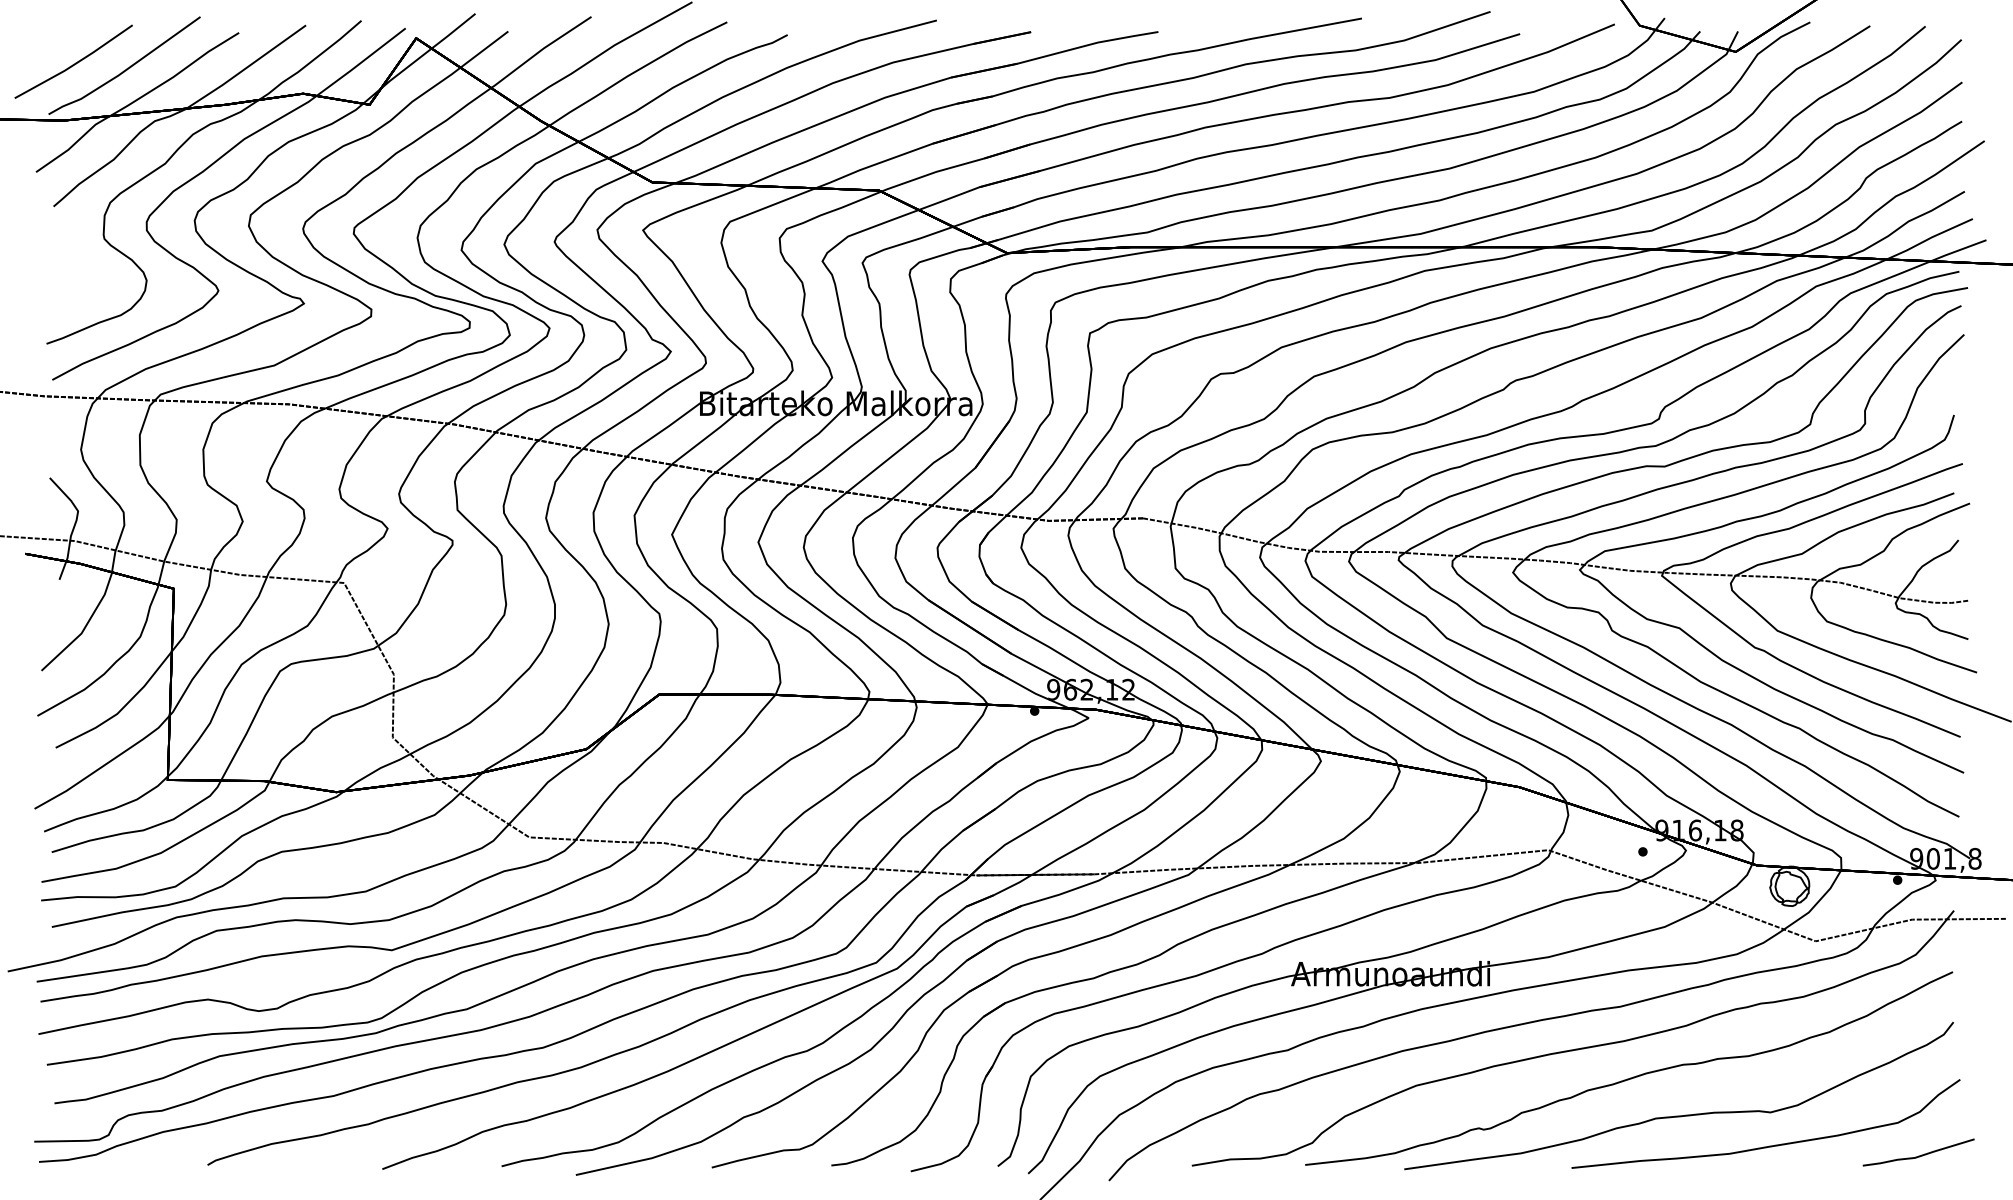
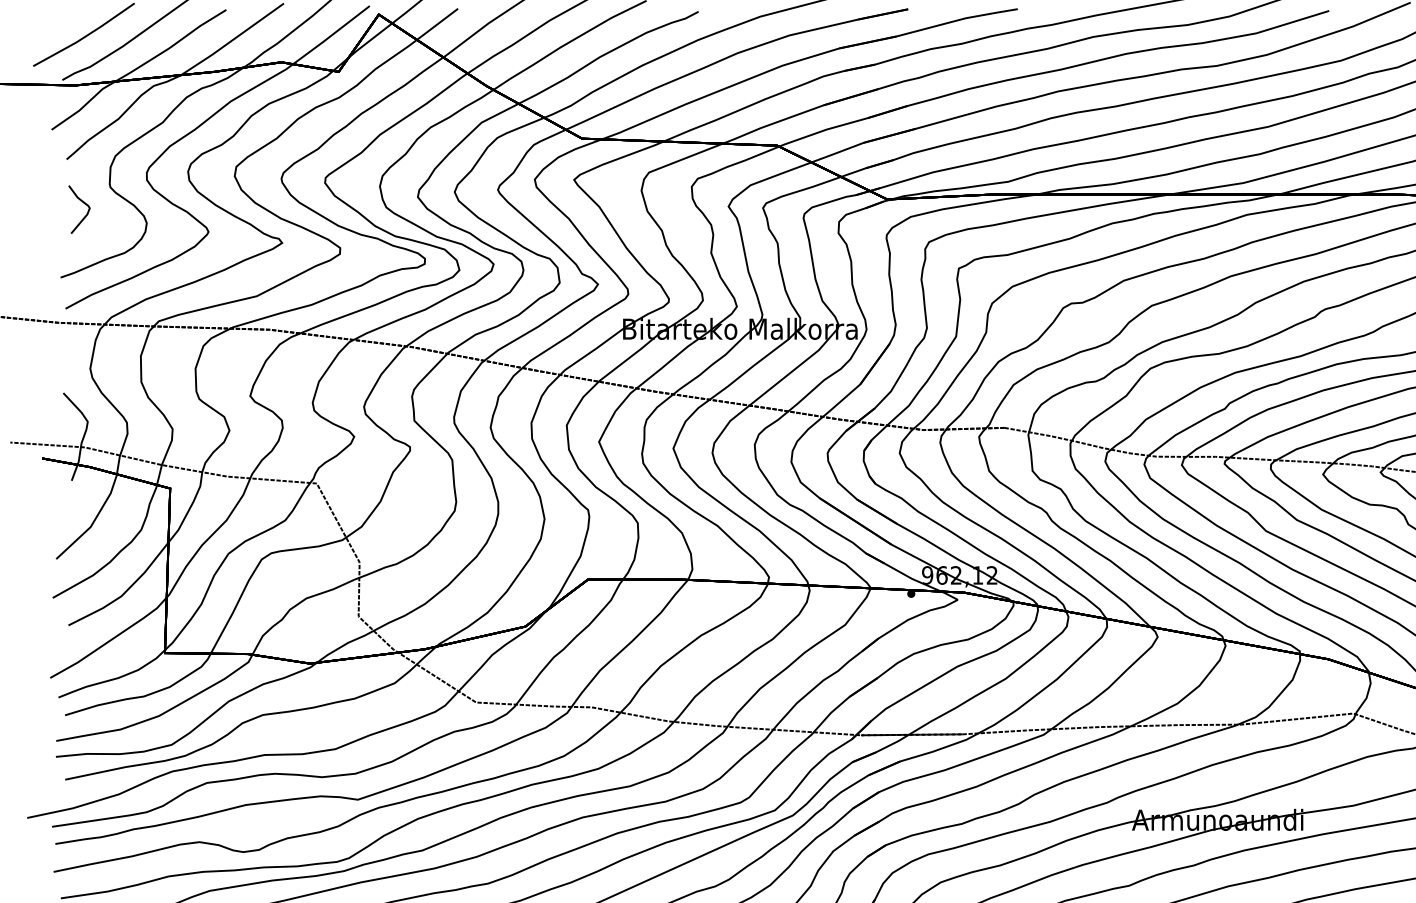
curve: (74, 258) -> (84, 204), added

